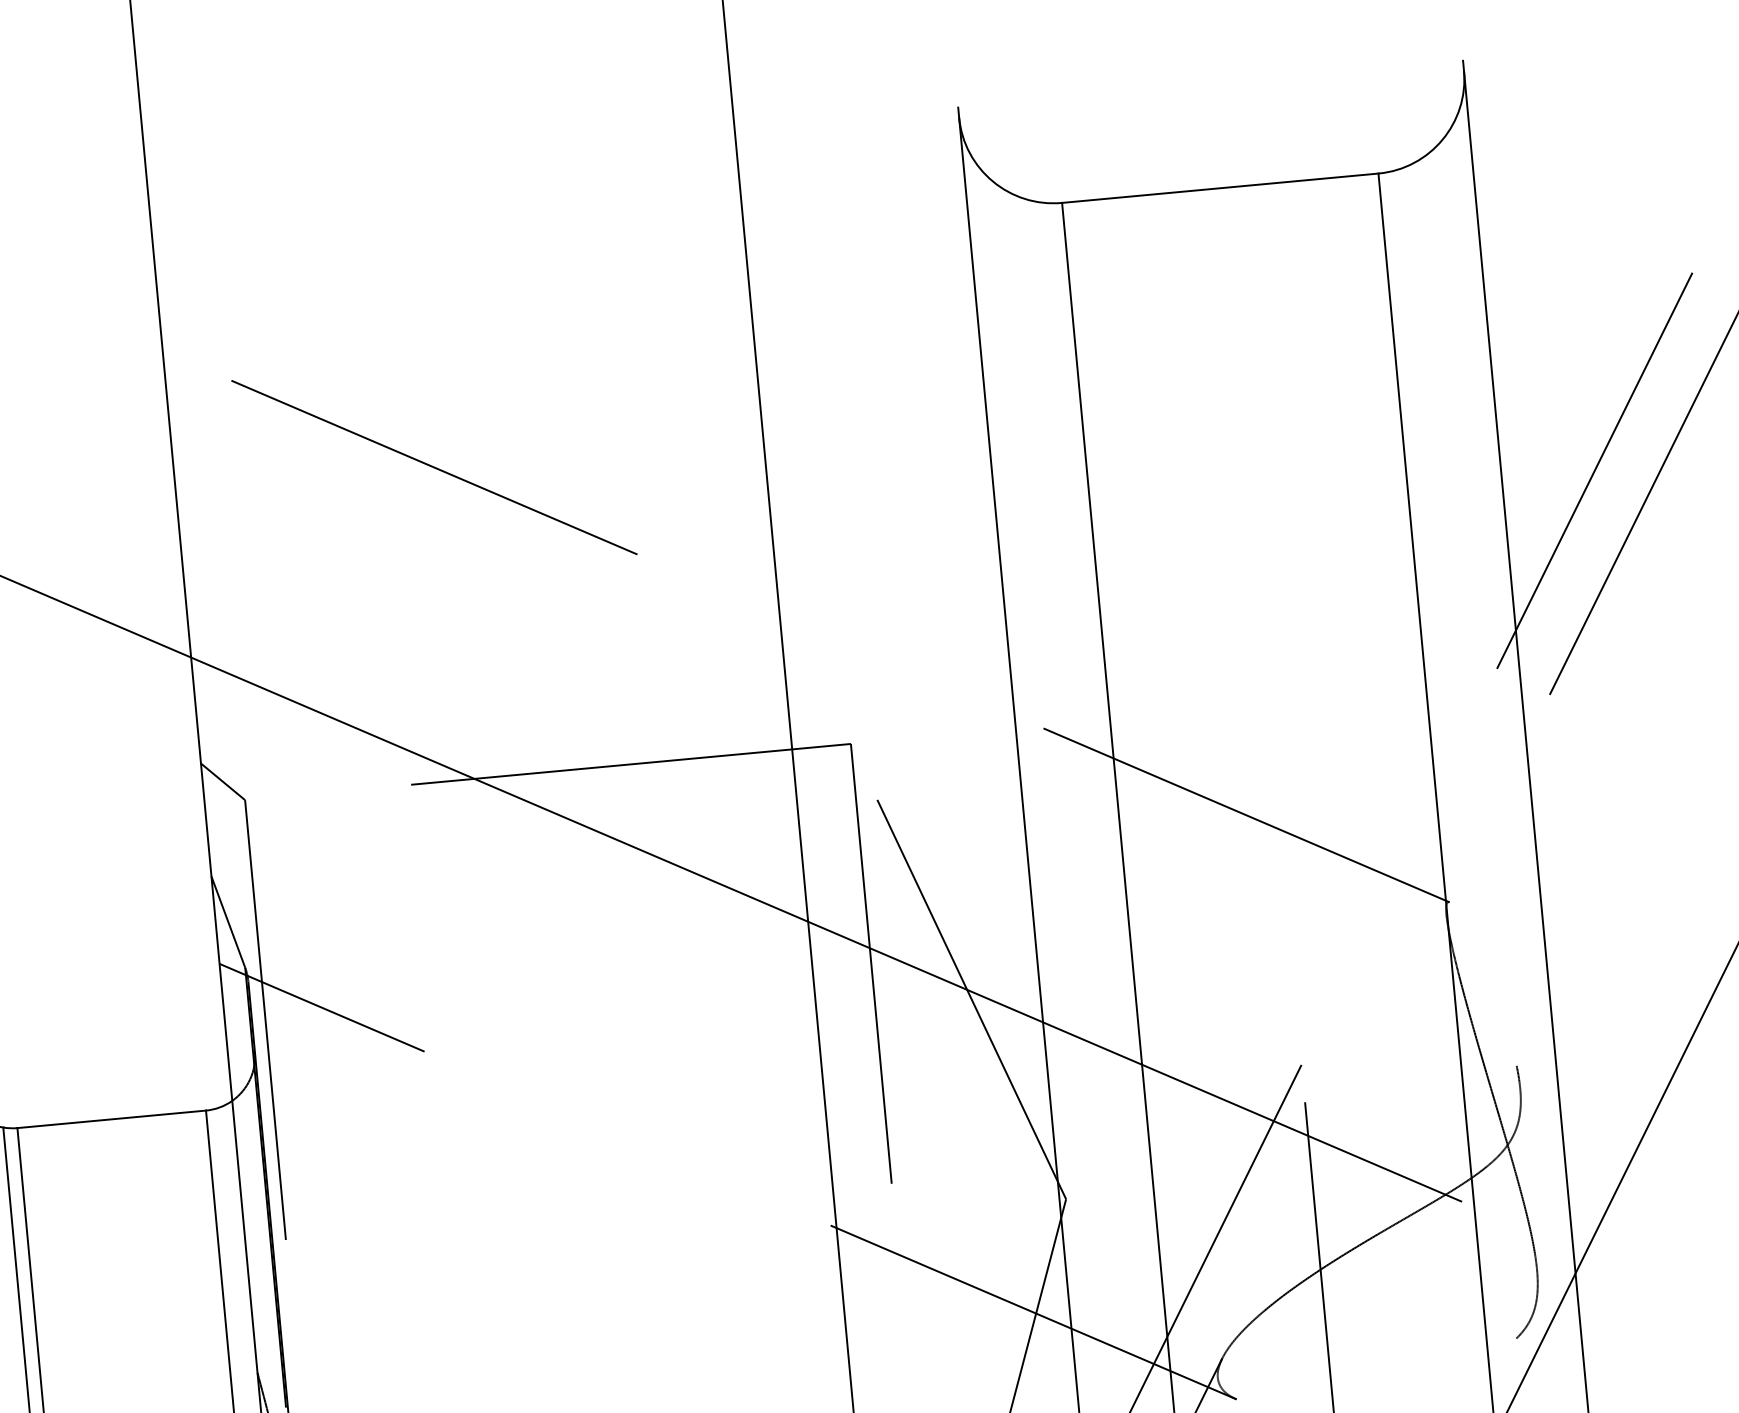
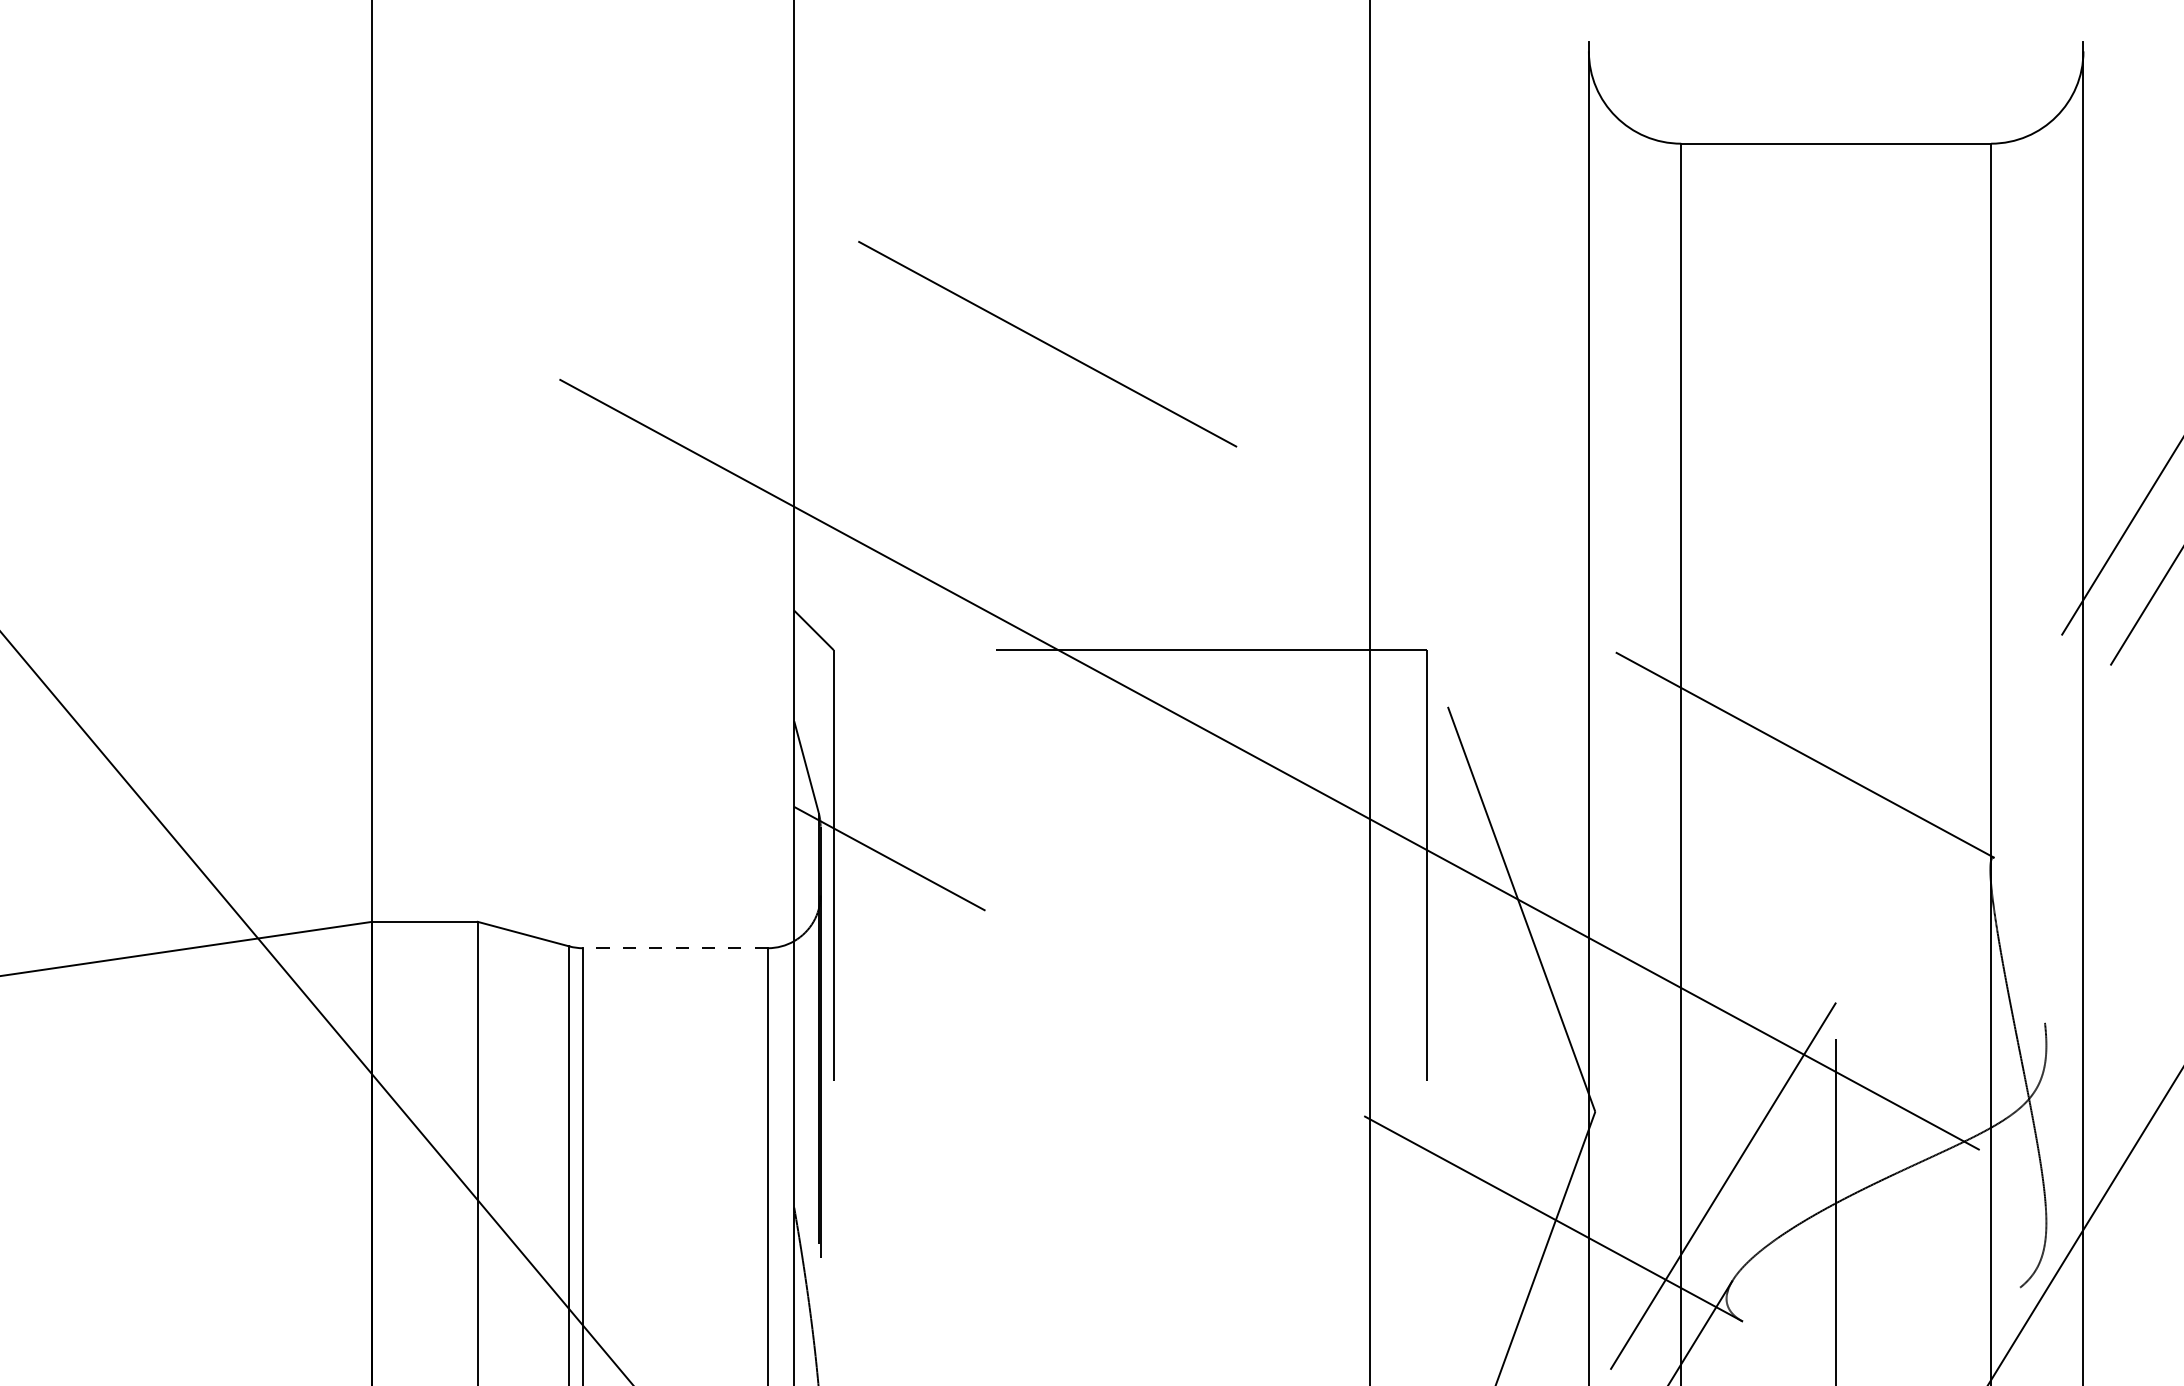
line: (110, 1119) -> (674, 948), solid -> dashed

